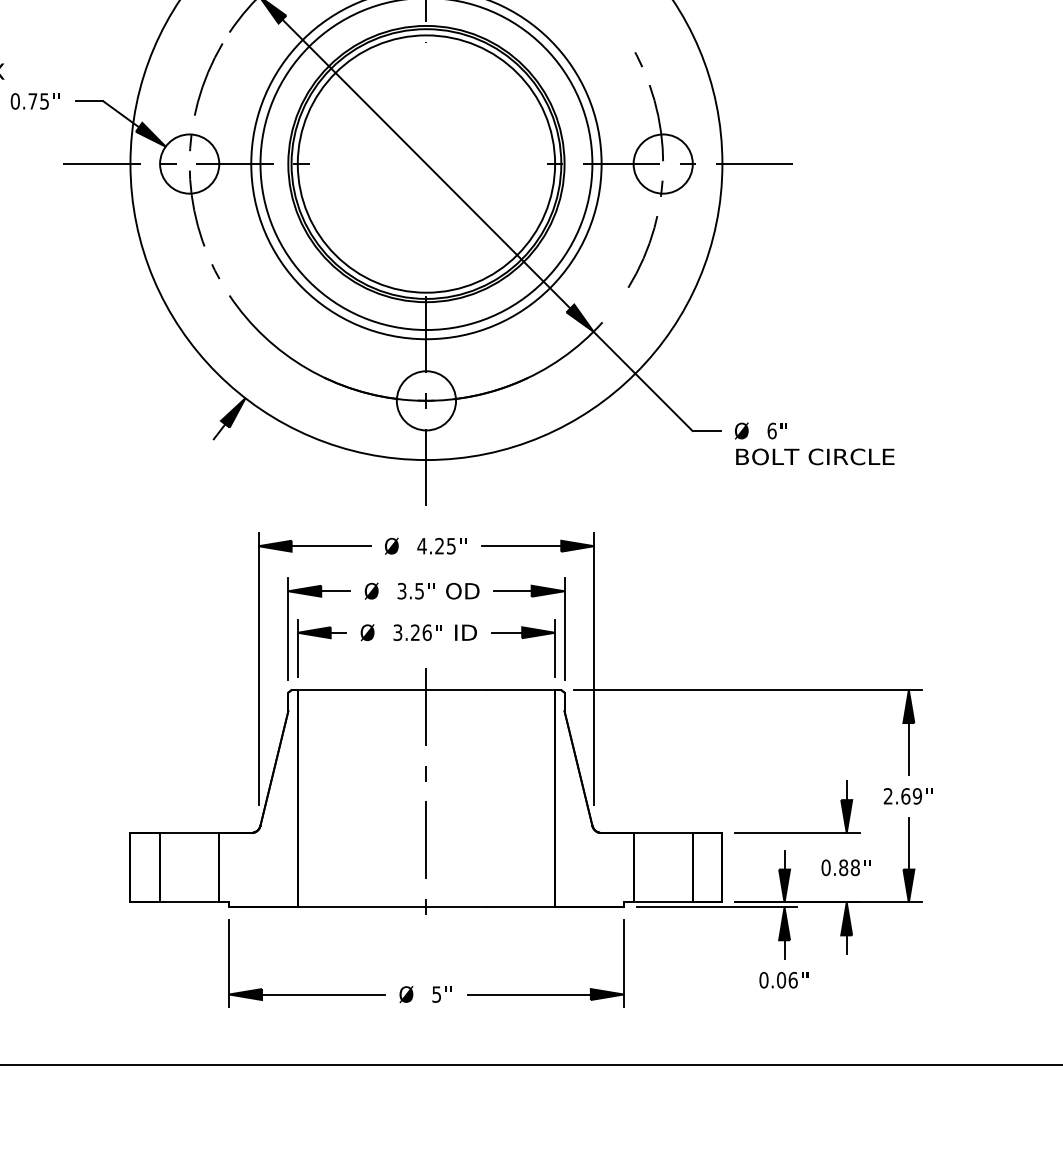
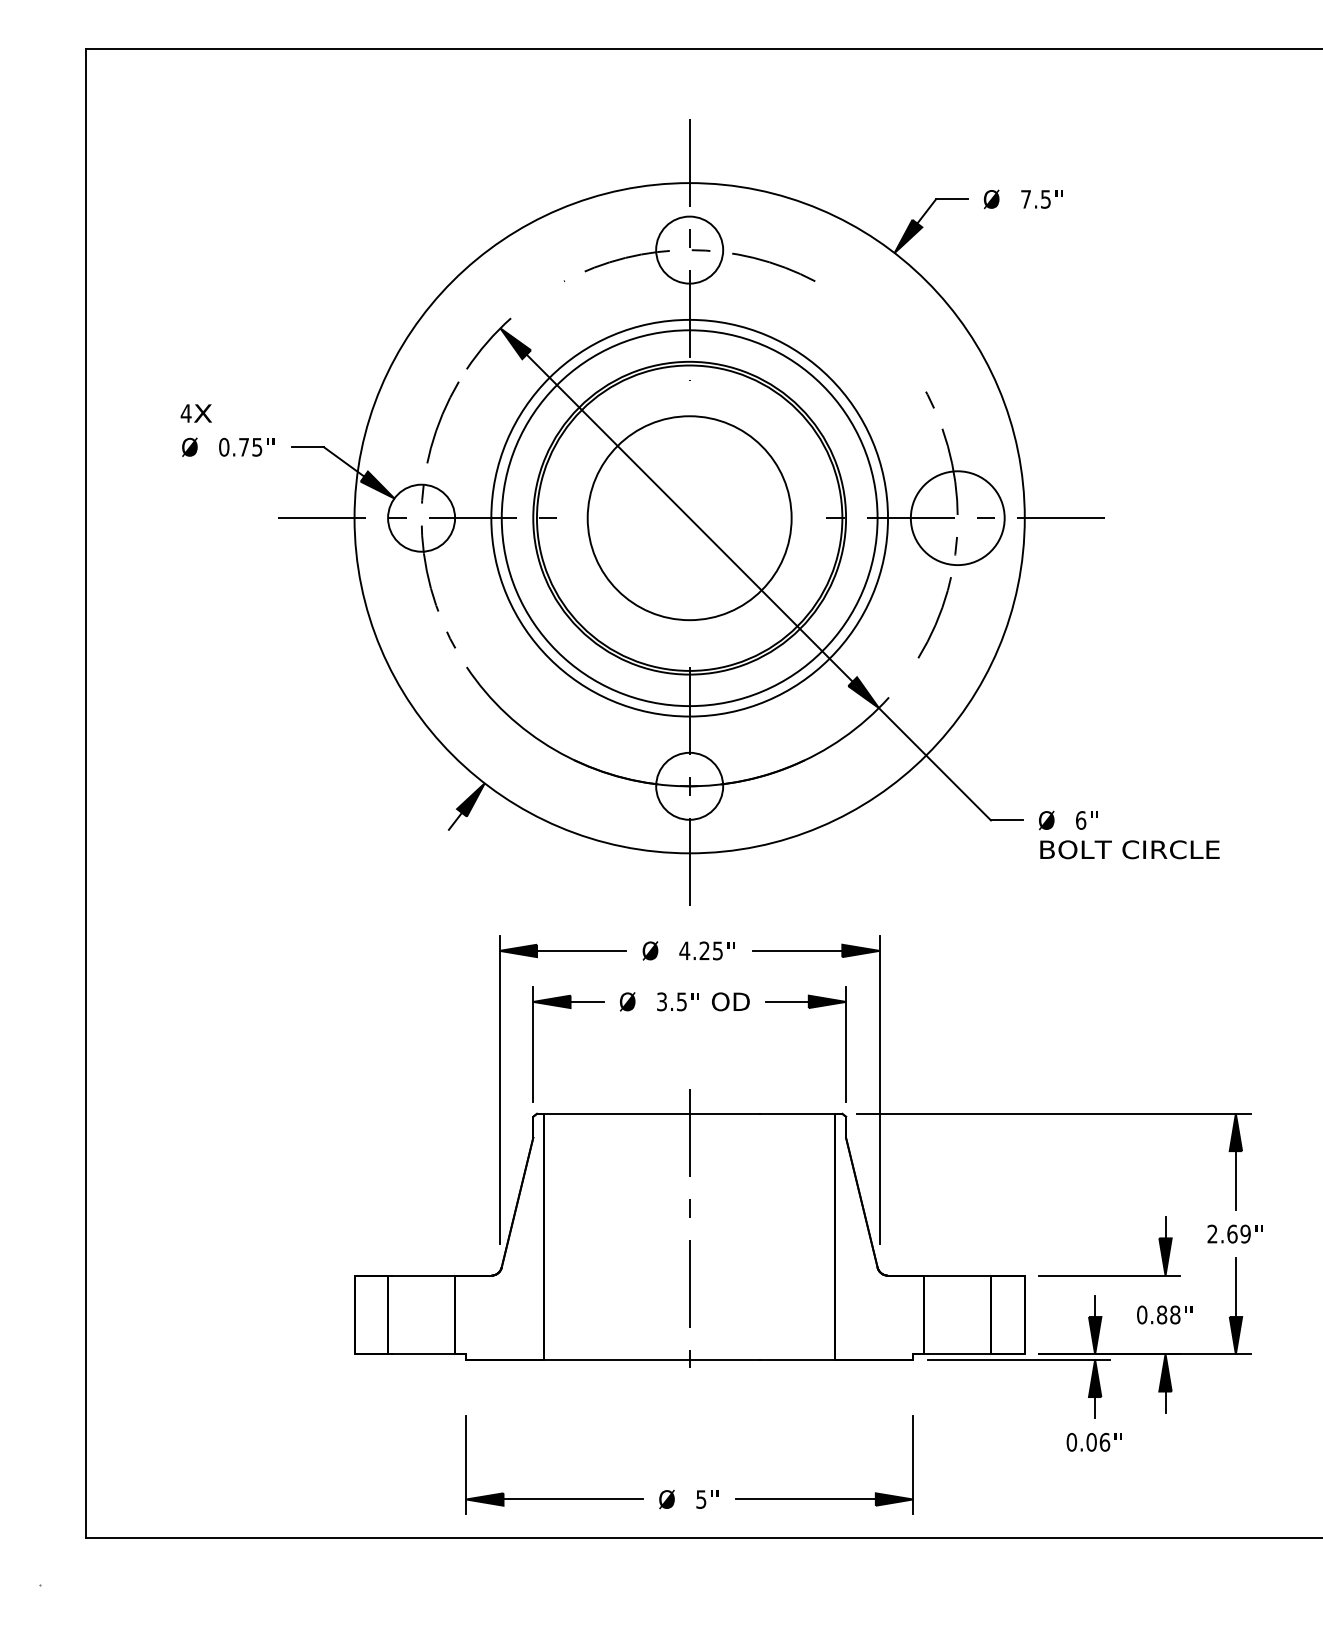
circle: (426, 163) -> (689, 517), size x0.7
circle: (662, 163) -> (957, 517), size x1.4
part: (426, 641) -> (689, 1058), removed
part: (433, 986) -> (697, 1490), moved

